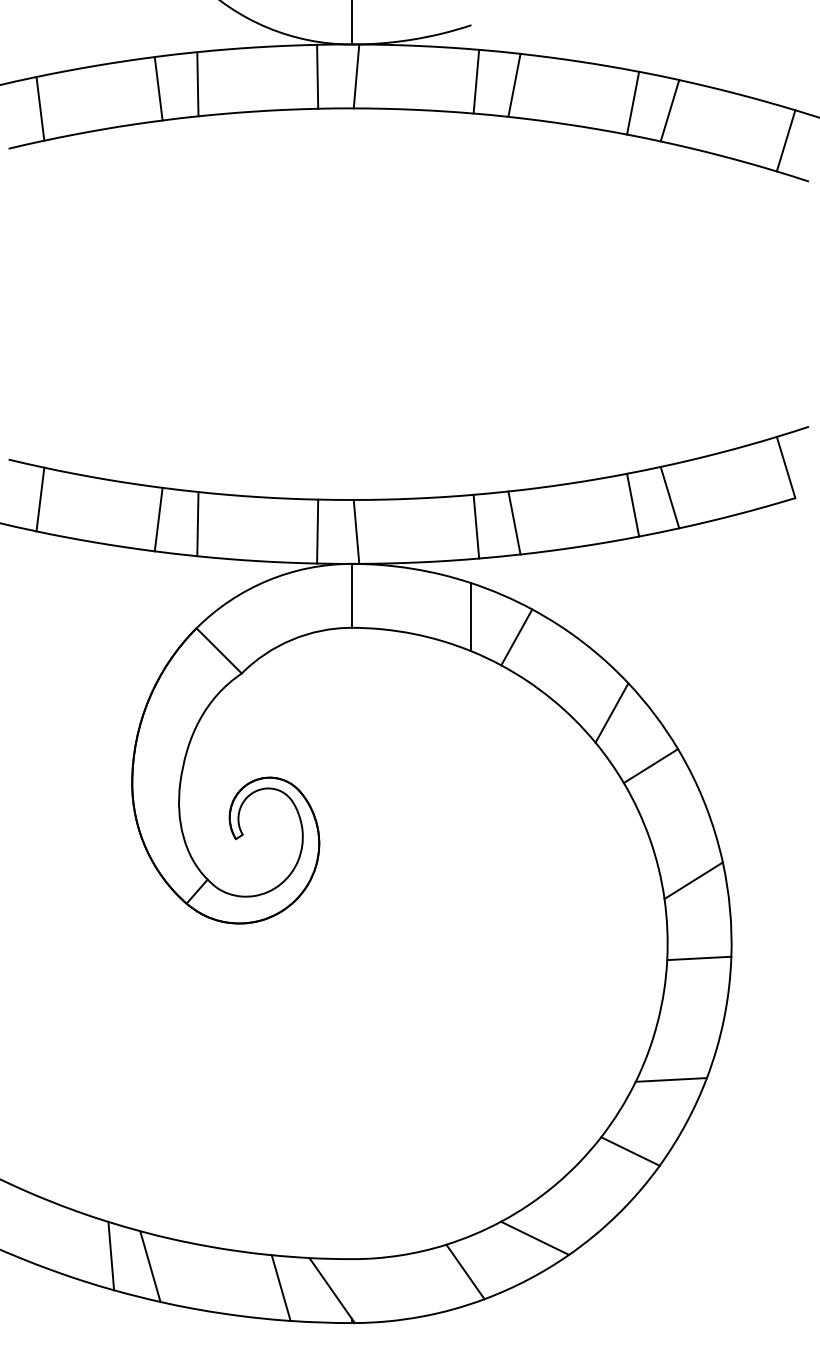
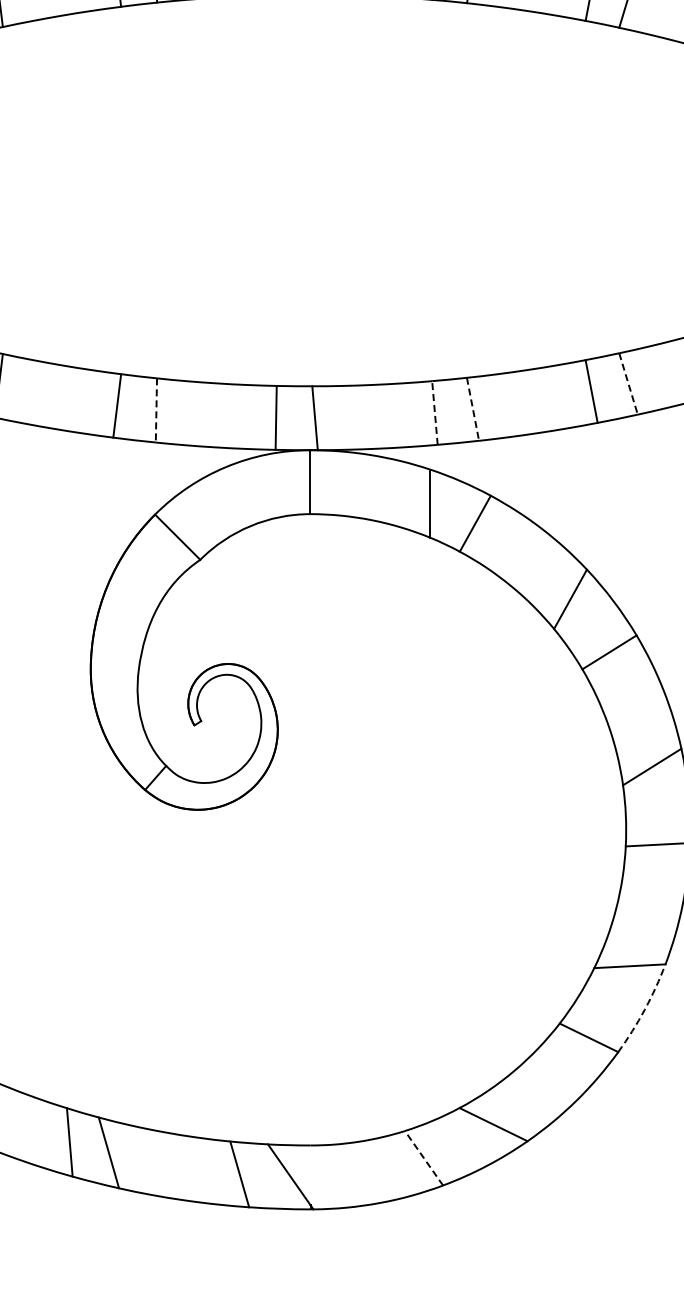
line: (670, 498) -> (629, 384), solid -> dashed
line: (514, 523) -> (473, 409), solid -> dashed
line: (197, 524) -> (156, 410), solid -> dashed
line: (476, 526) -> (435, 412), solid -> dashed
arc: (686, 1123) -> (645, 1009), solid -> dashed
line: (465, 1271) -> (424, 1157), solid -> dashed

